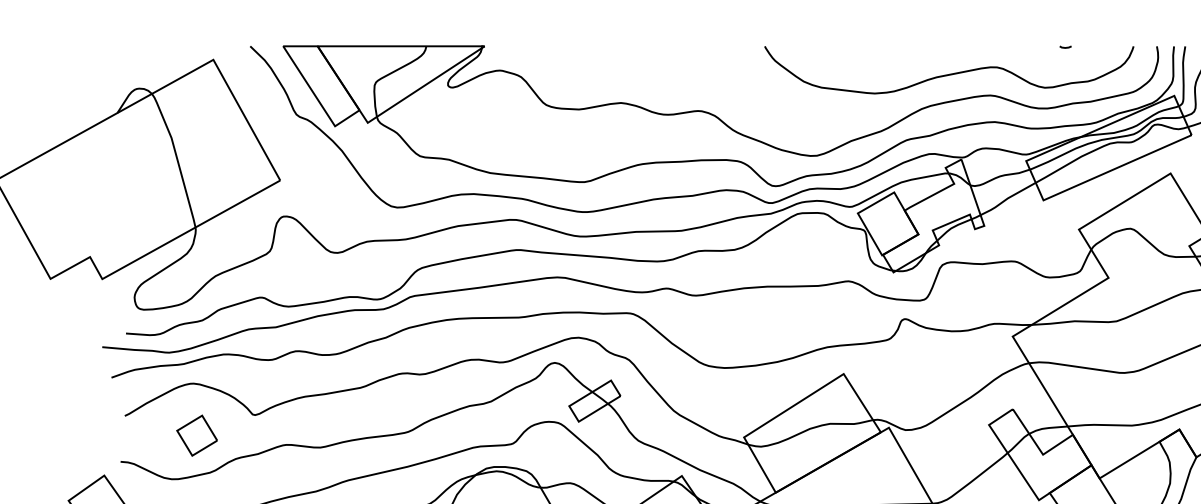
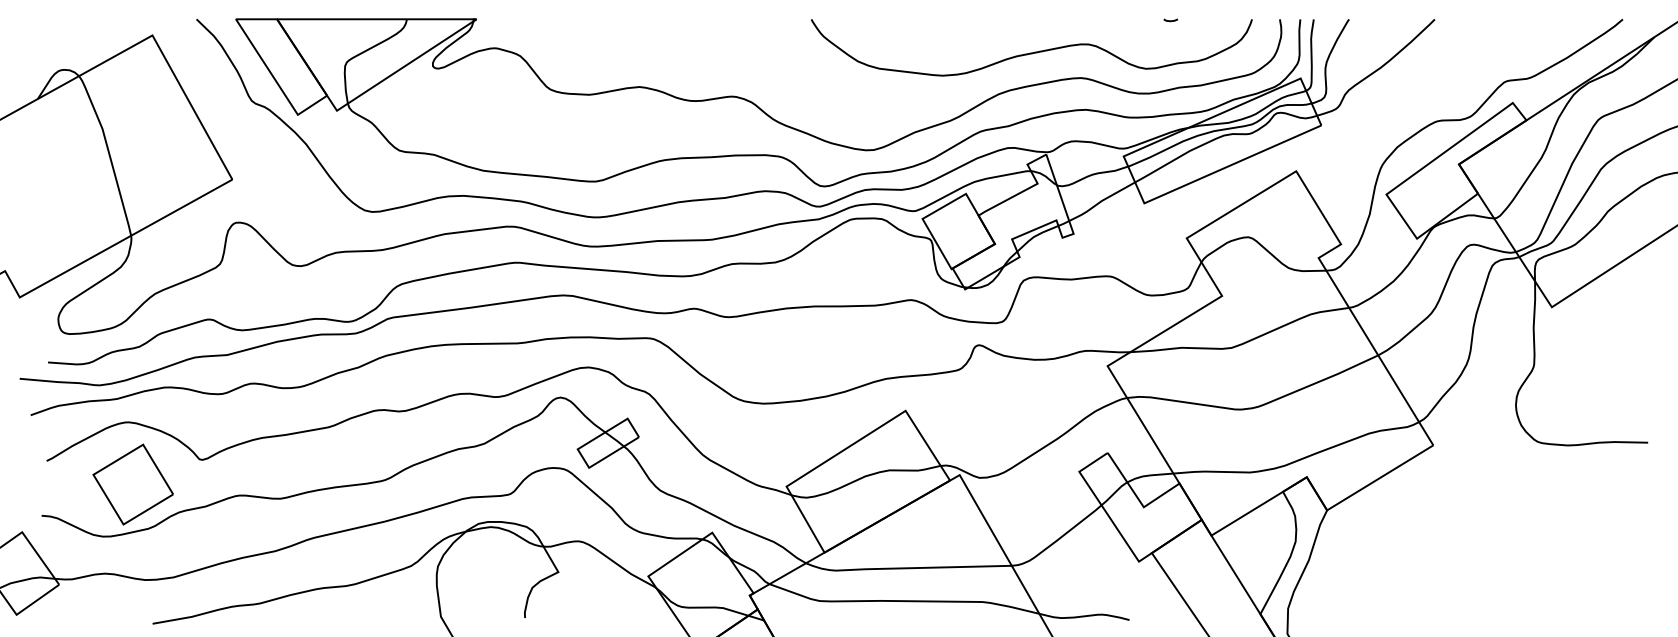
part: (196, 435) -> (132, 484), size x1.67

